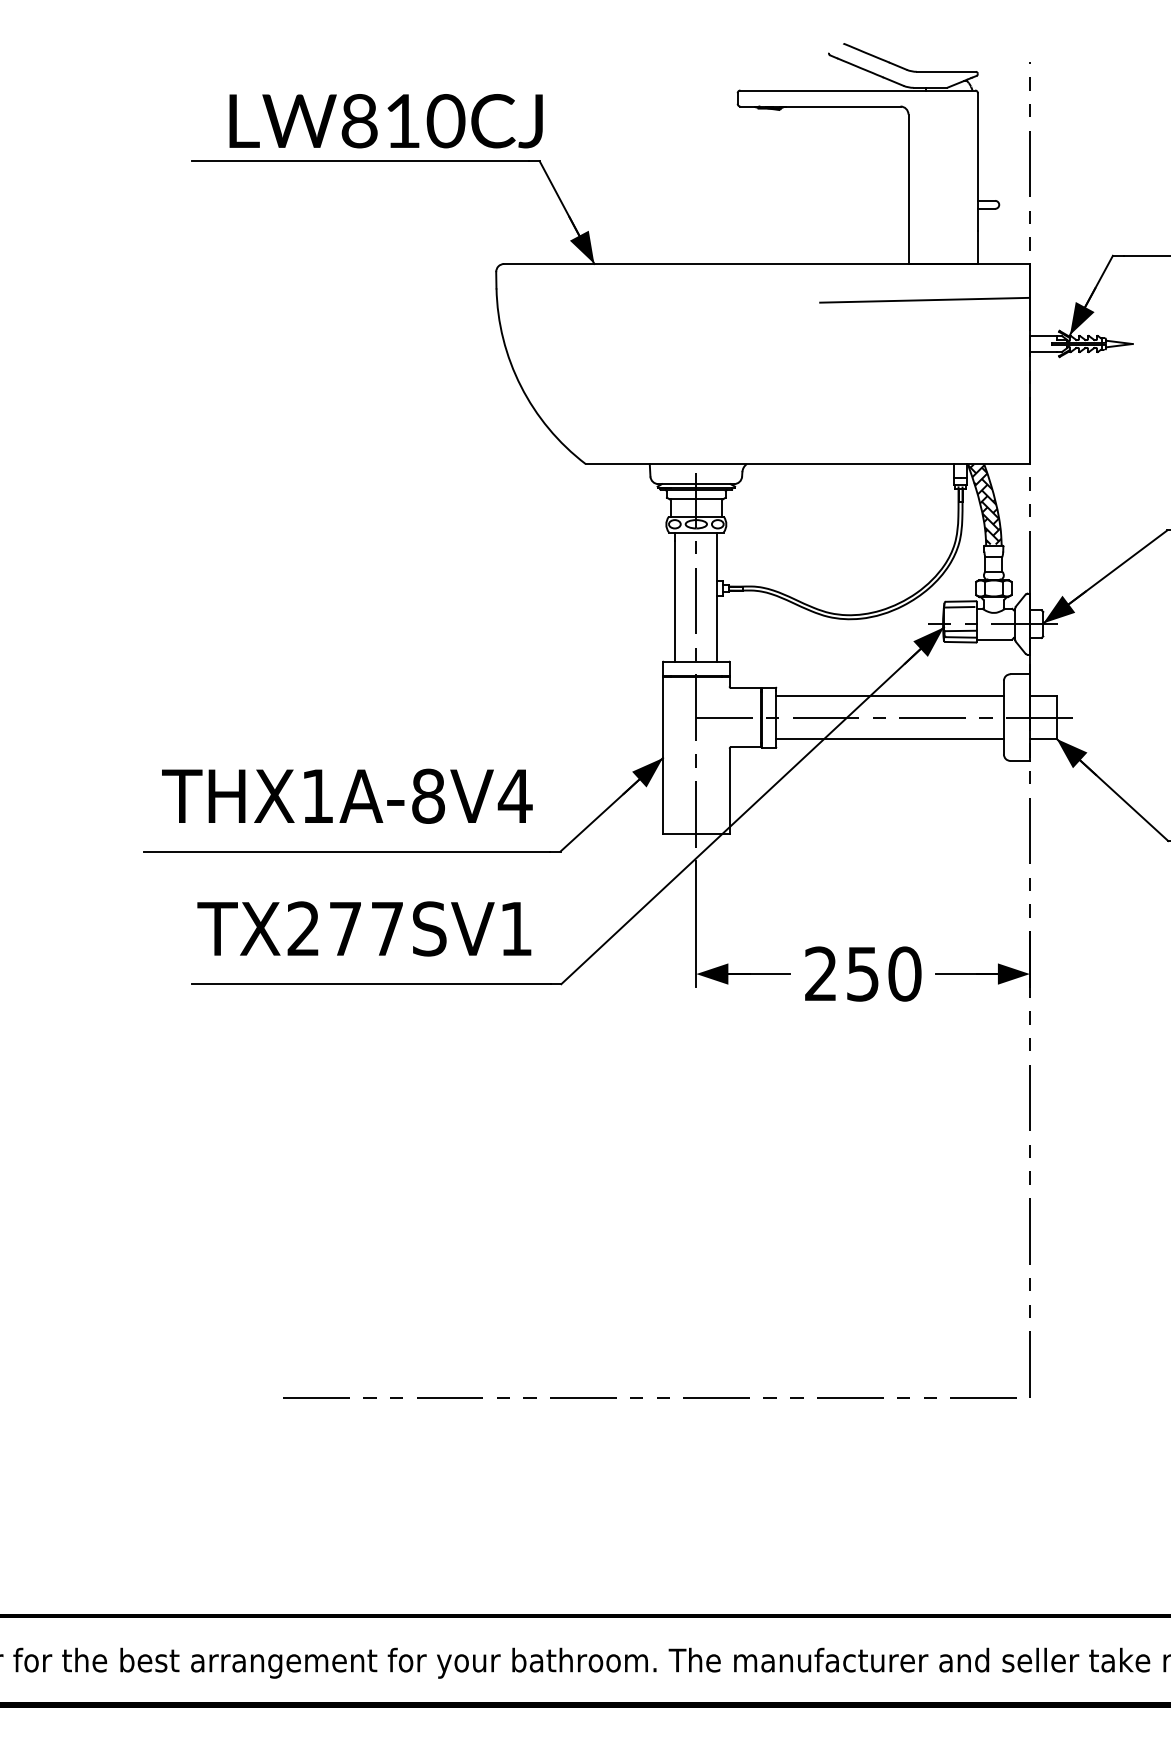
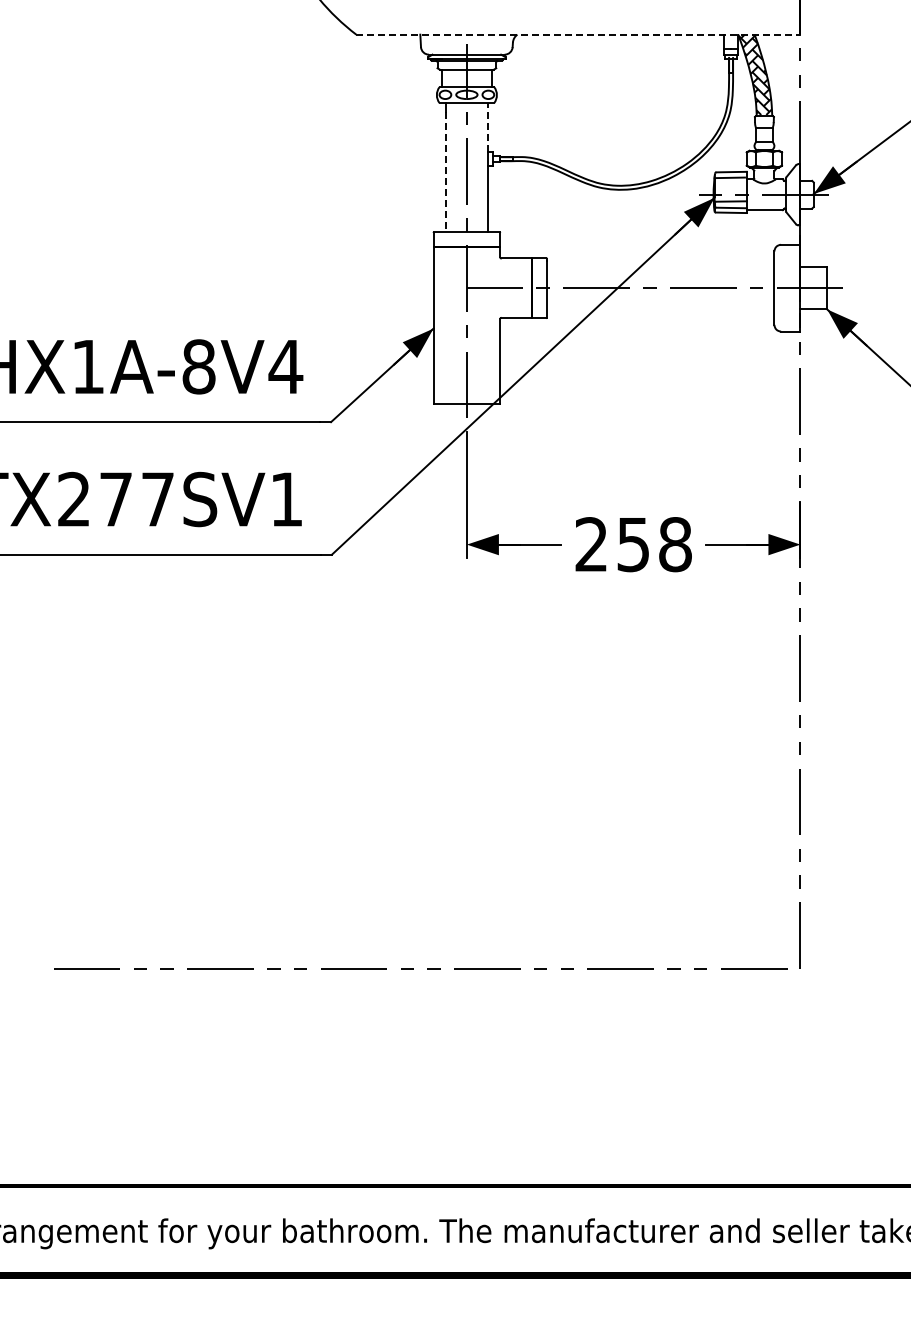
line: (808, 464) -> (579, 35), solid -> dashed
line: (717, 556) -> (488, 127), solid -> dashed
line: (675, 601) -> (446, 172), solid -> dashed
line: (889, 696) -> (660, 267), removed
line: (889, 738) -> (660, 309), removed
text: (904, 973) -> (675, 544), 250 -> 258

